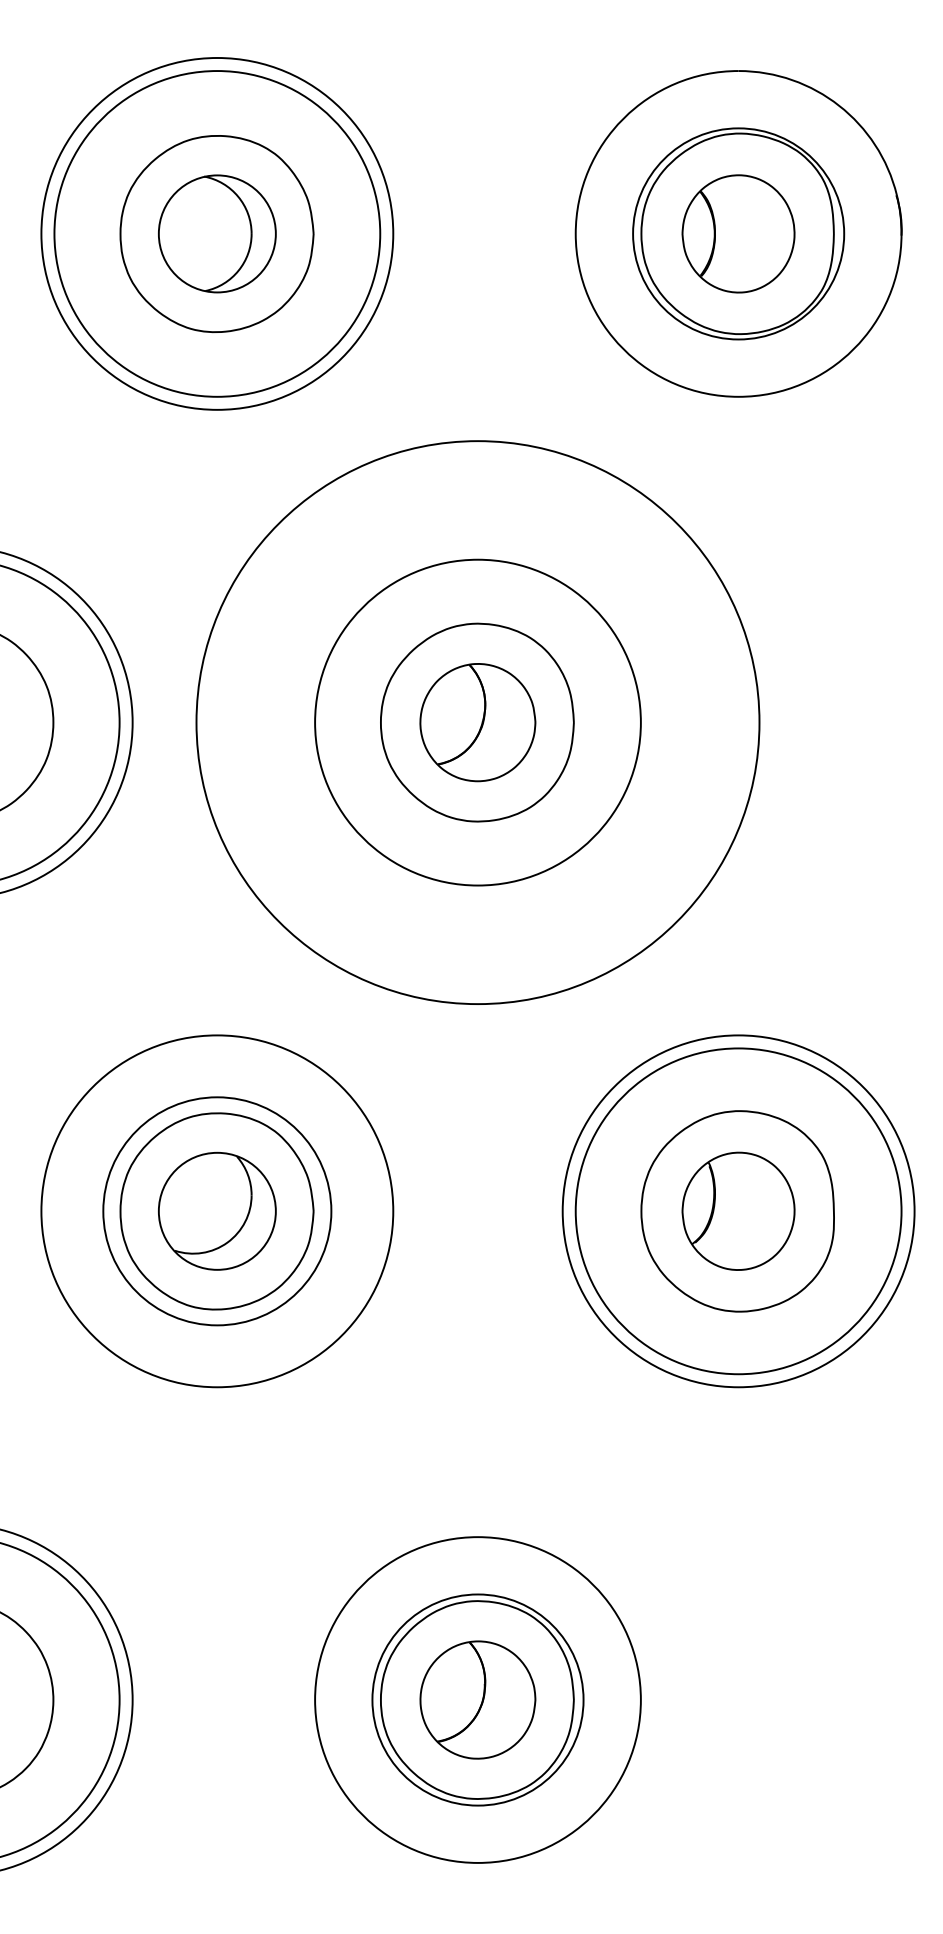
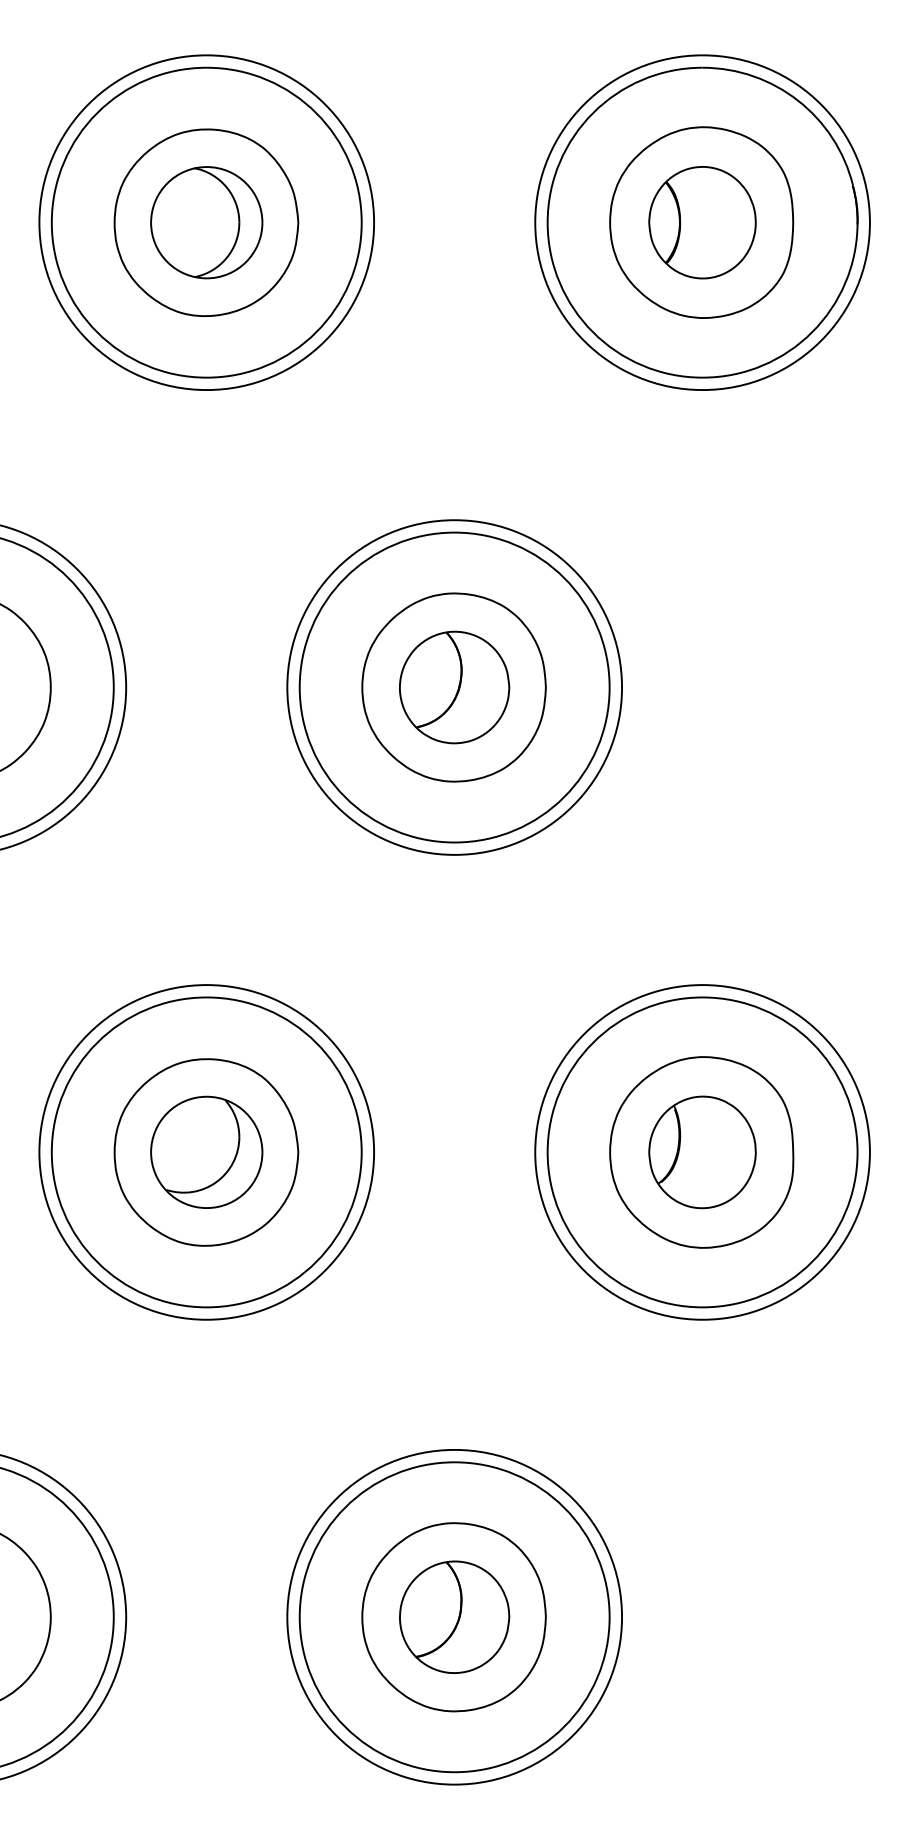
circle: (738, 233) -> (702, 222), size x1.67
circle: (477, 722) -> (454, 687), size x0.62
circle: (217, 1211) -> (206, 1152), size x1.43
circle: (477, 1699) -> (454, 1616), size x1.67

